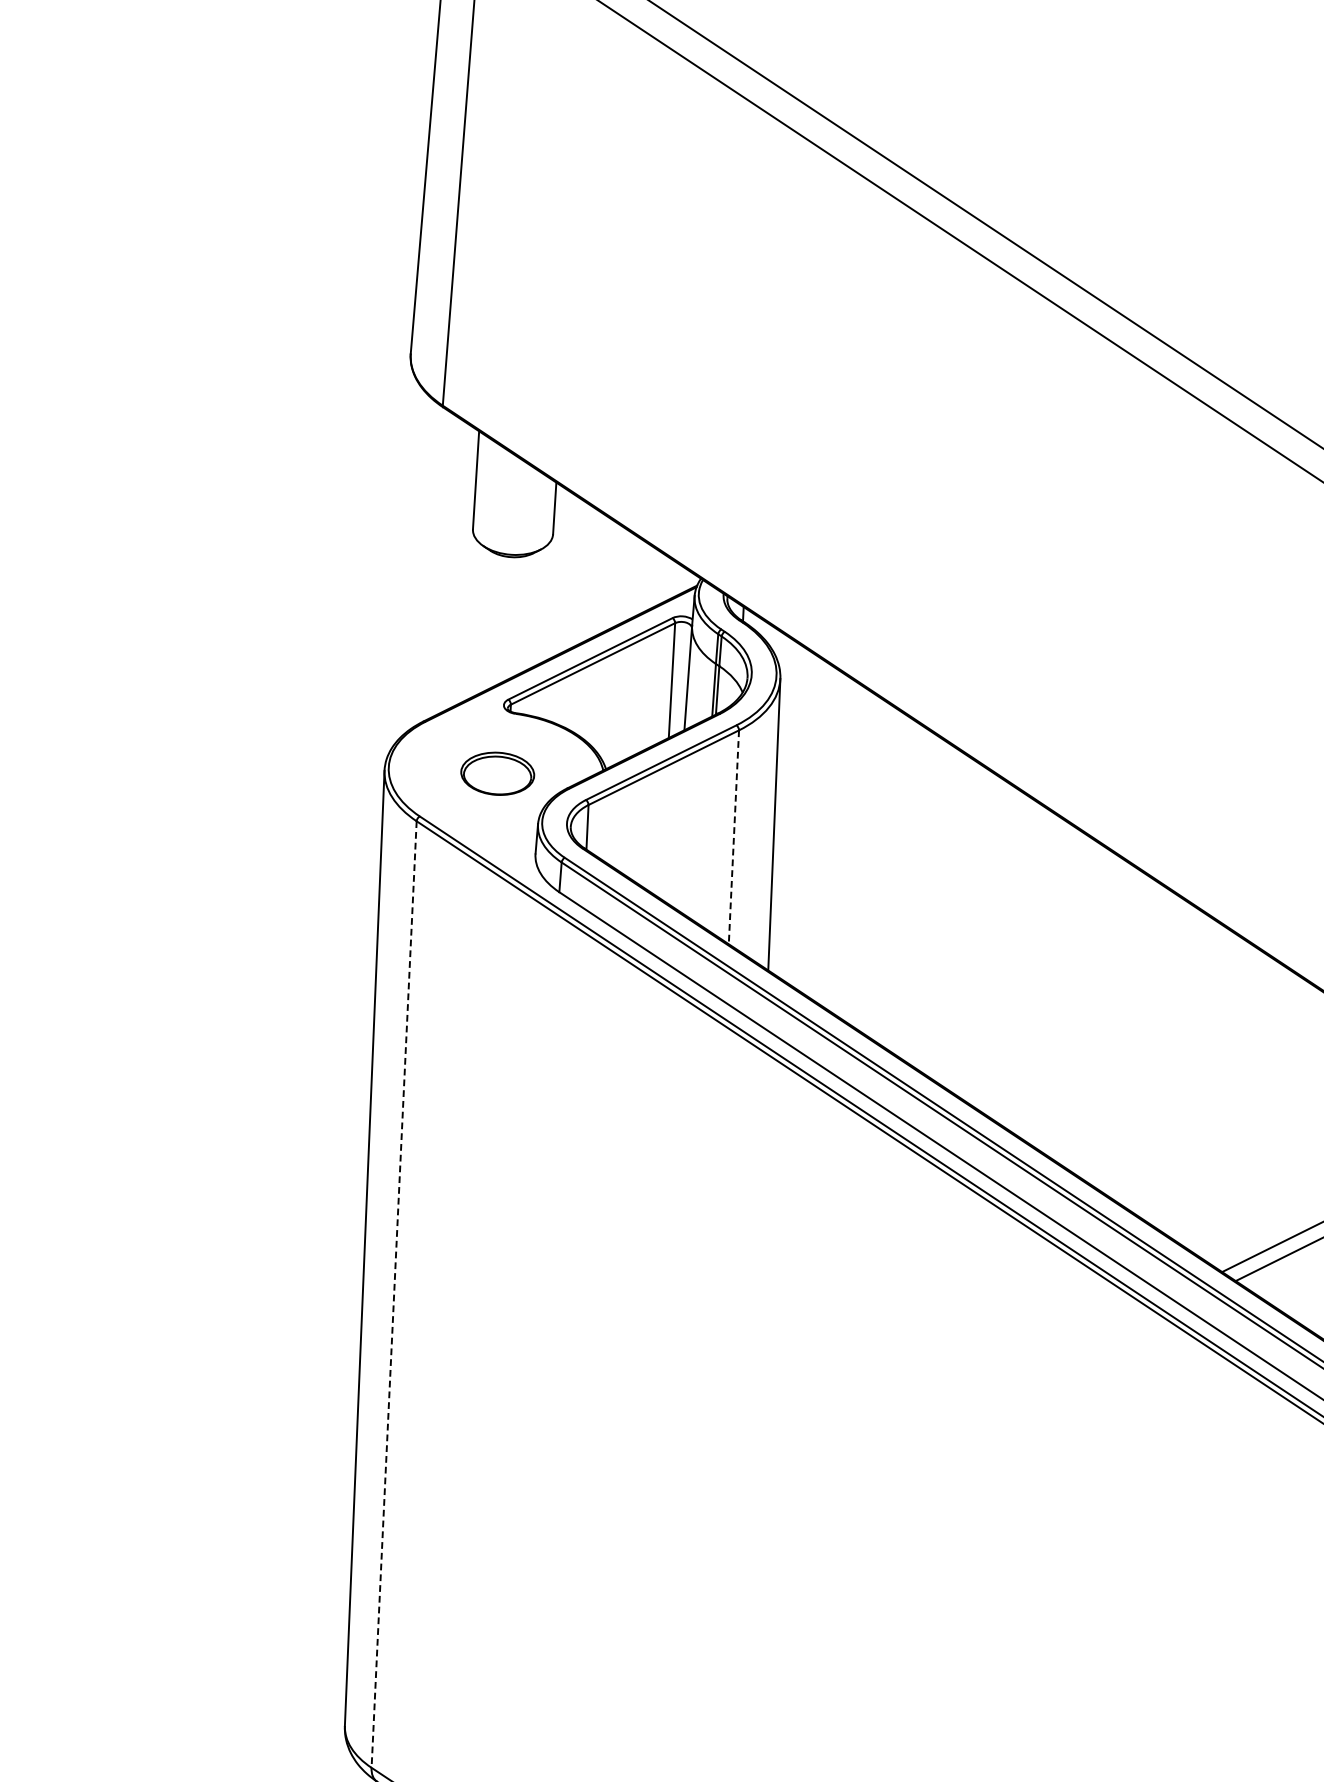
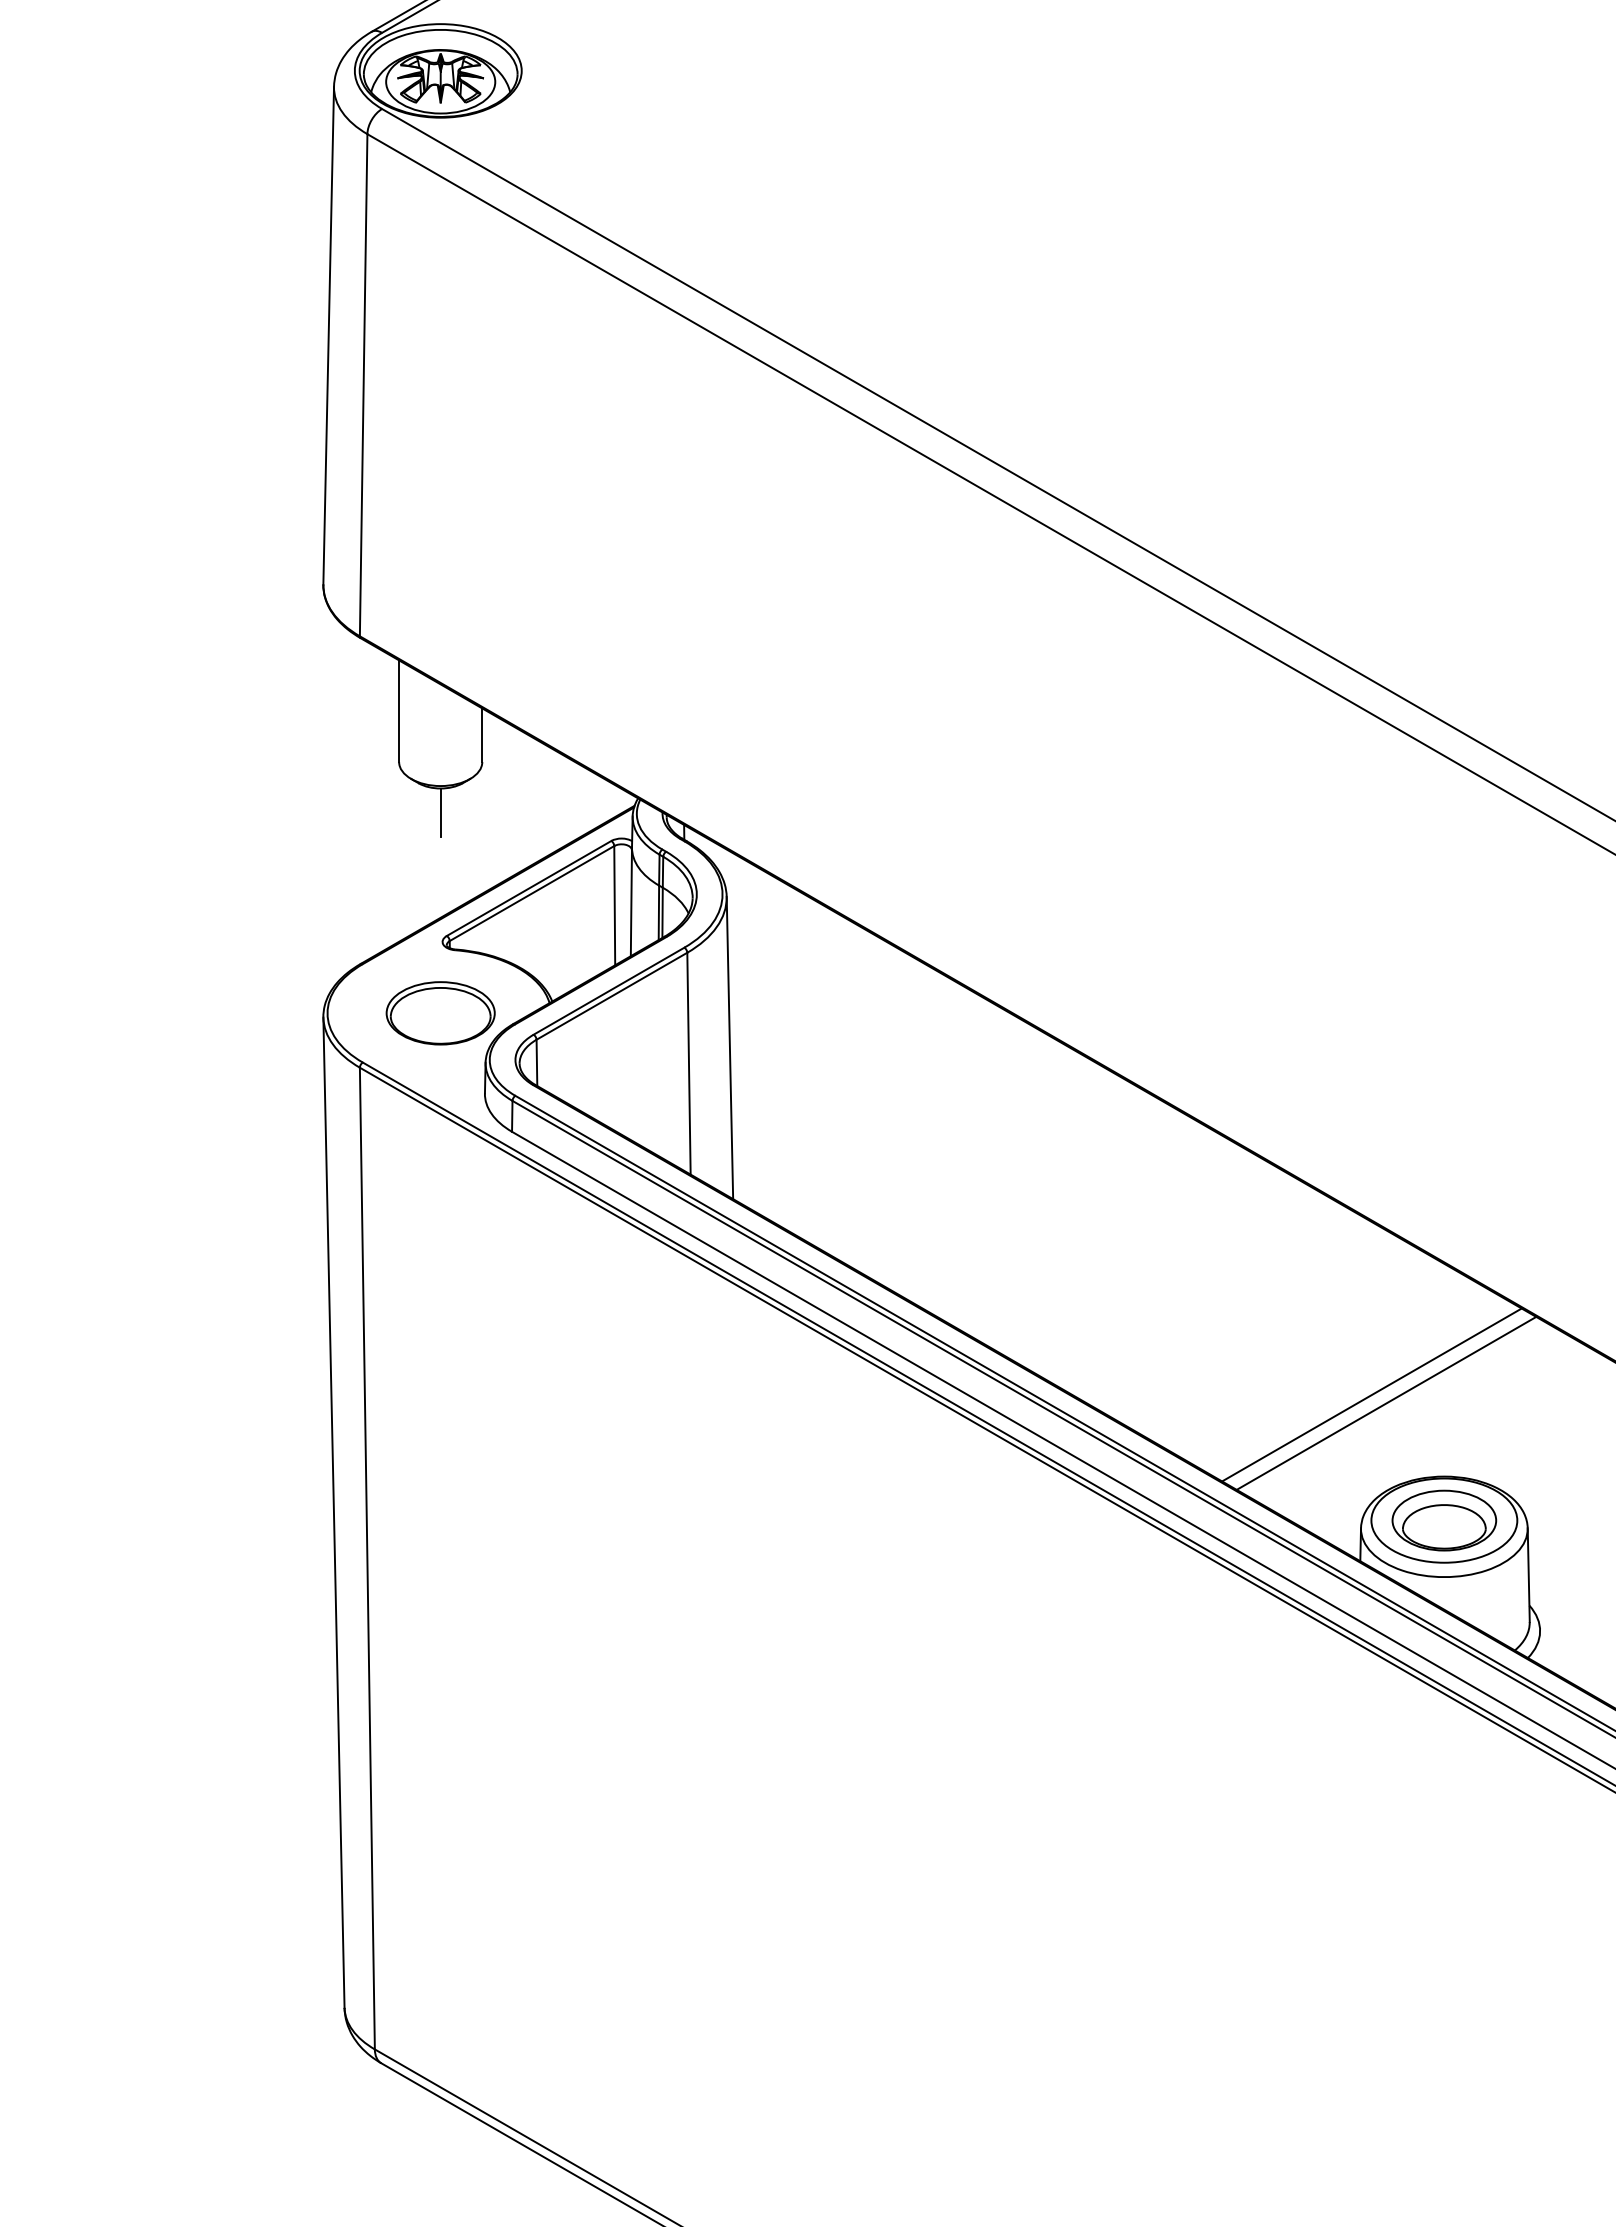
line: (509, 580) -> (440, 812), added
part: (497, 773) -> (440, 1013), size x1.43
line: (733, 837) -> (688, 1063), dashed -> solid
line: (394, 1294) -> (367, 1558), dashed -> solid

